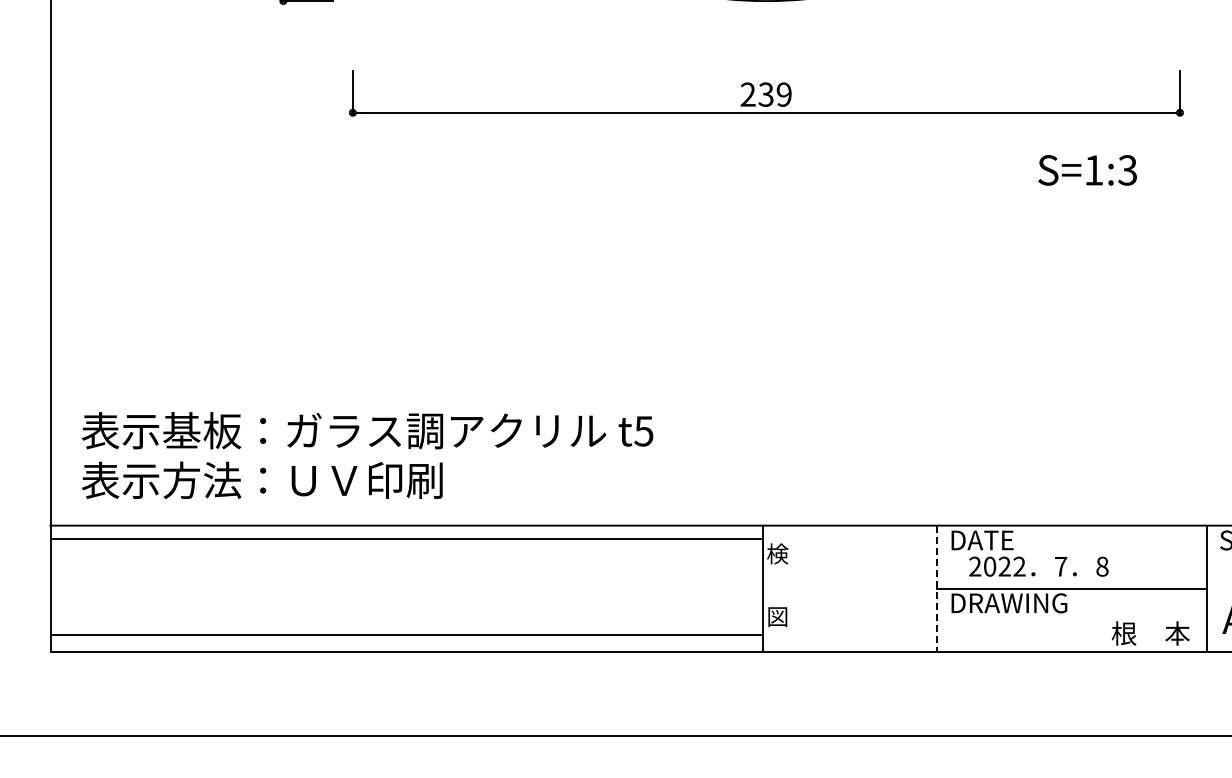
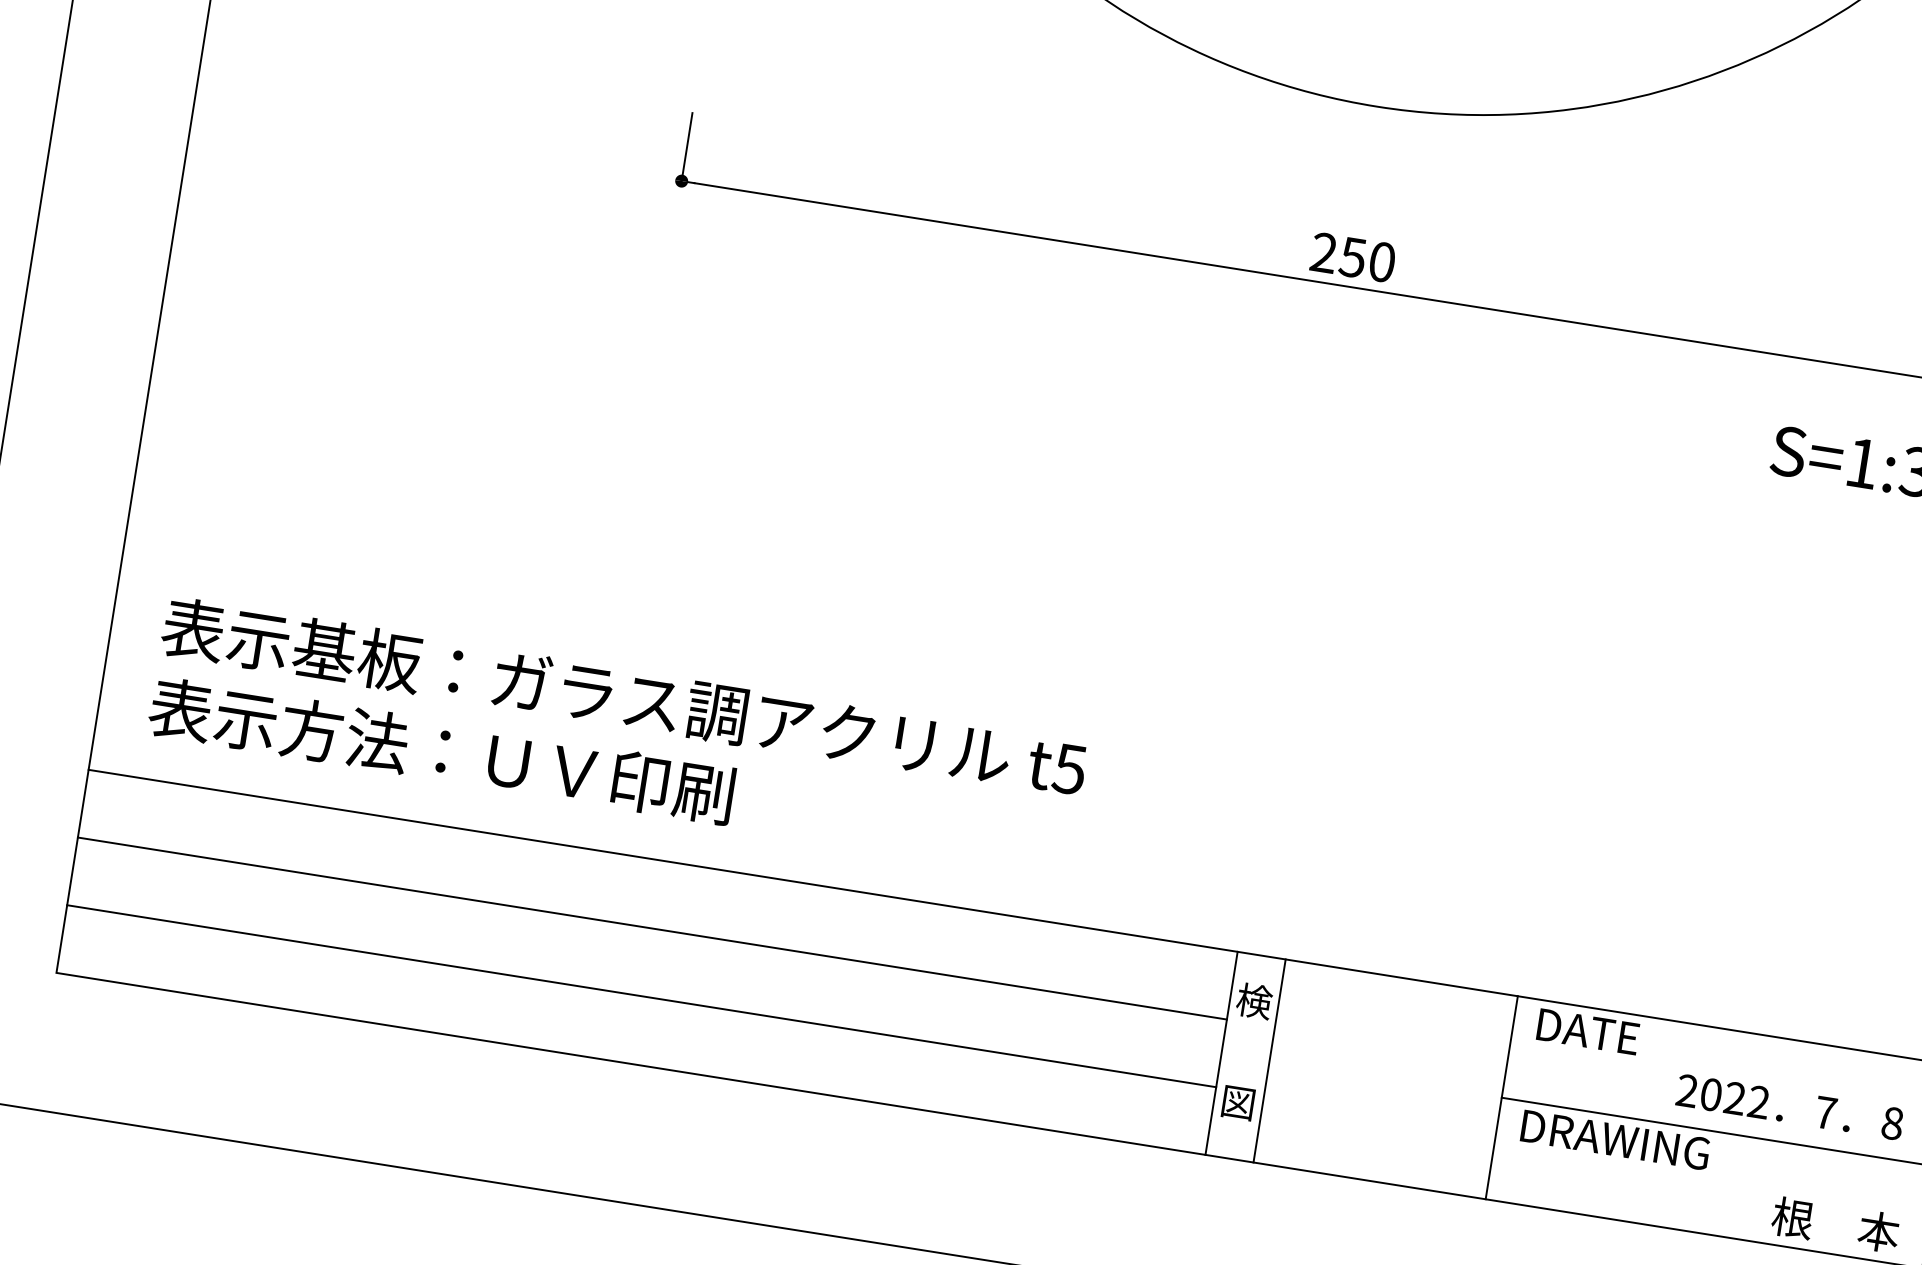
text: (775, 94) -> (1368, 259), 239 -> 250
line: (406, 538) -> (652, 928), moved
text: (1038, 566) -> (1789, 1106), moved
line: (792, 588) -> (1269, 1060), added
line: (936, 588) -> (1501, 1097), dashed -> solid
line: (406, 634) -> (641, 996), moved

